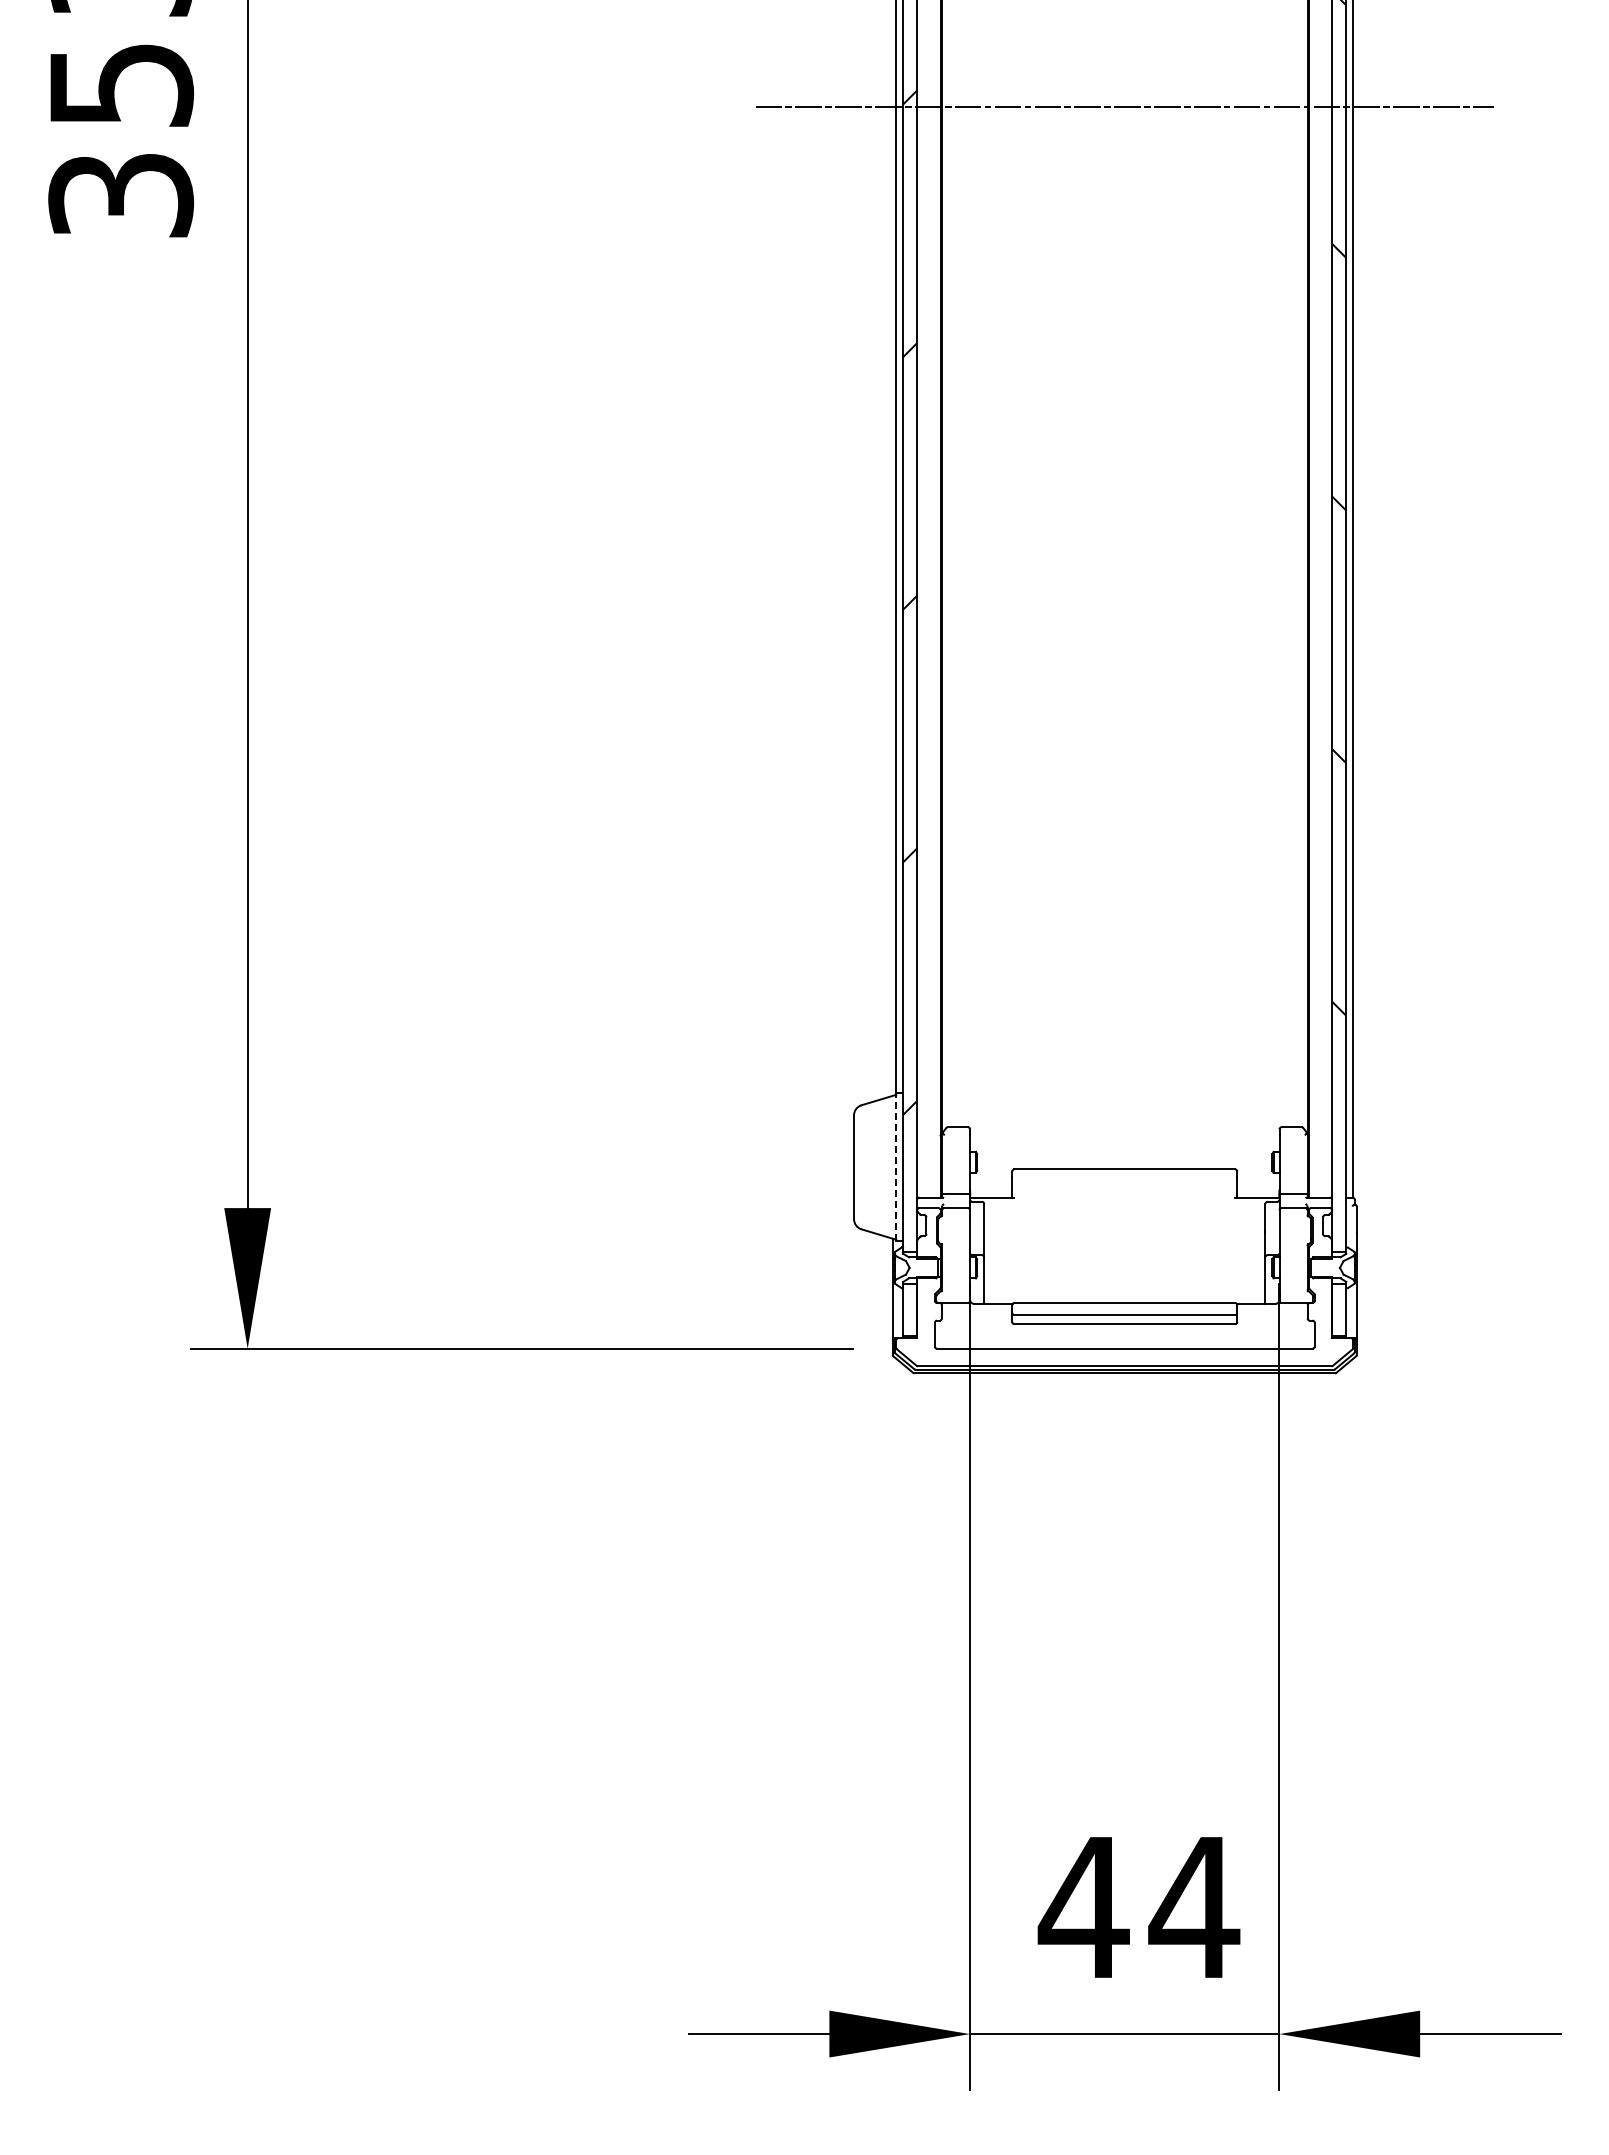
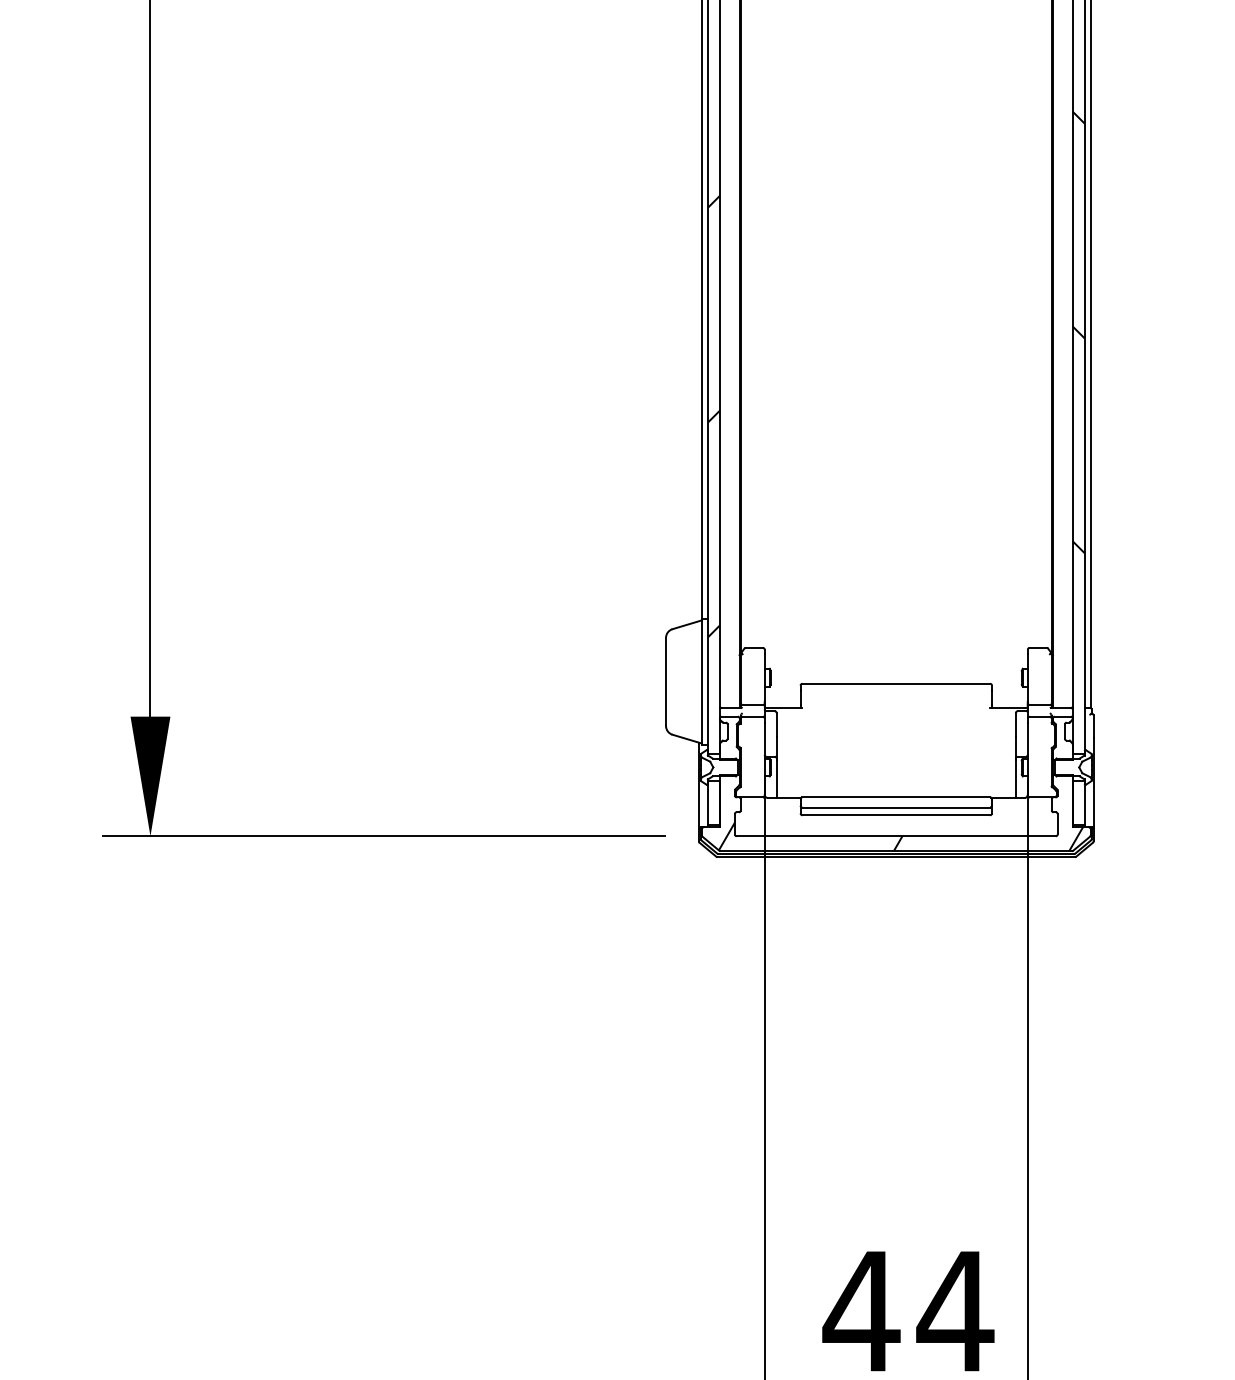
line: (896, 1167) -> (702, 682), dashed -> solid
hatch: (1130, 1349) -> (901, 836), added

